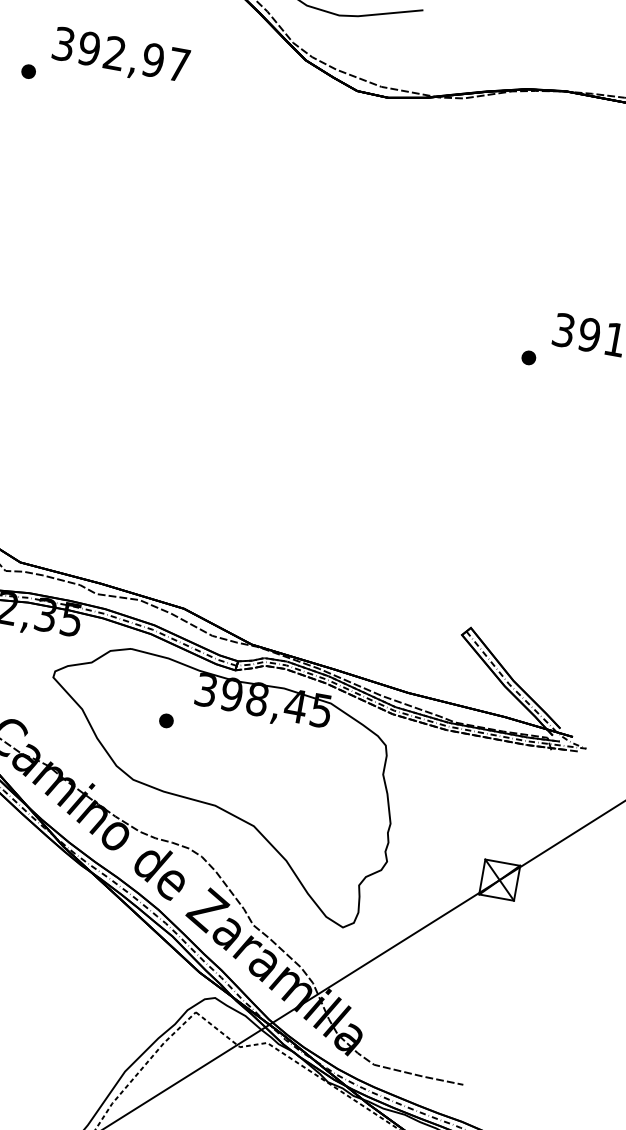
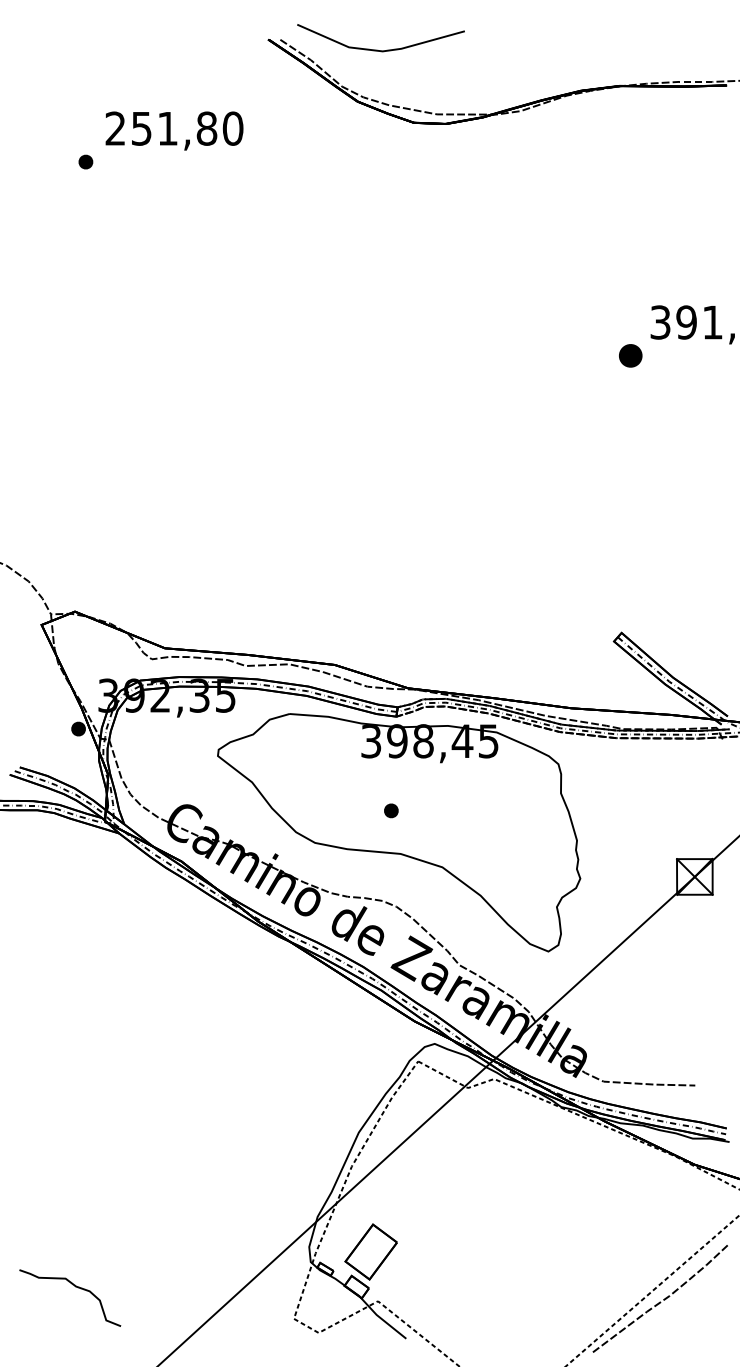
text: (121, 54) -> (174, 128), 392,97 -> 251,80
part: (528, 357) -> (630, 355), size x1.6
part: (166, 720) -> (391, 810), moved

